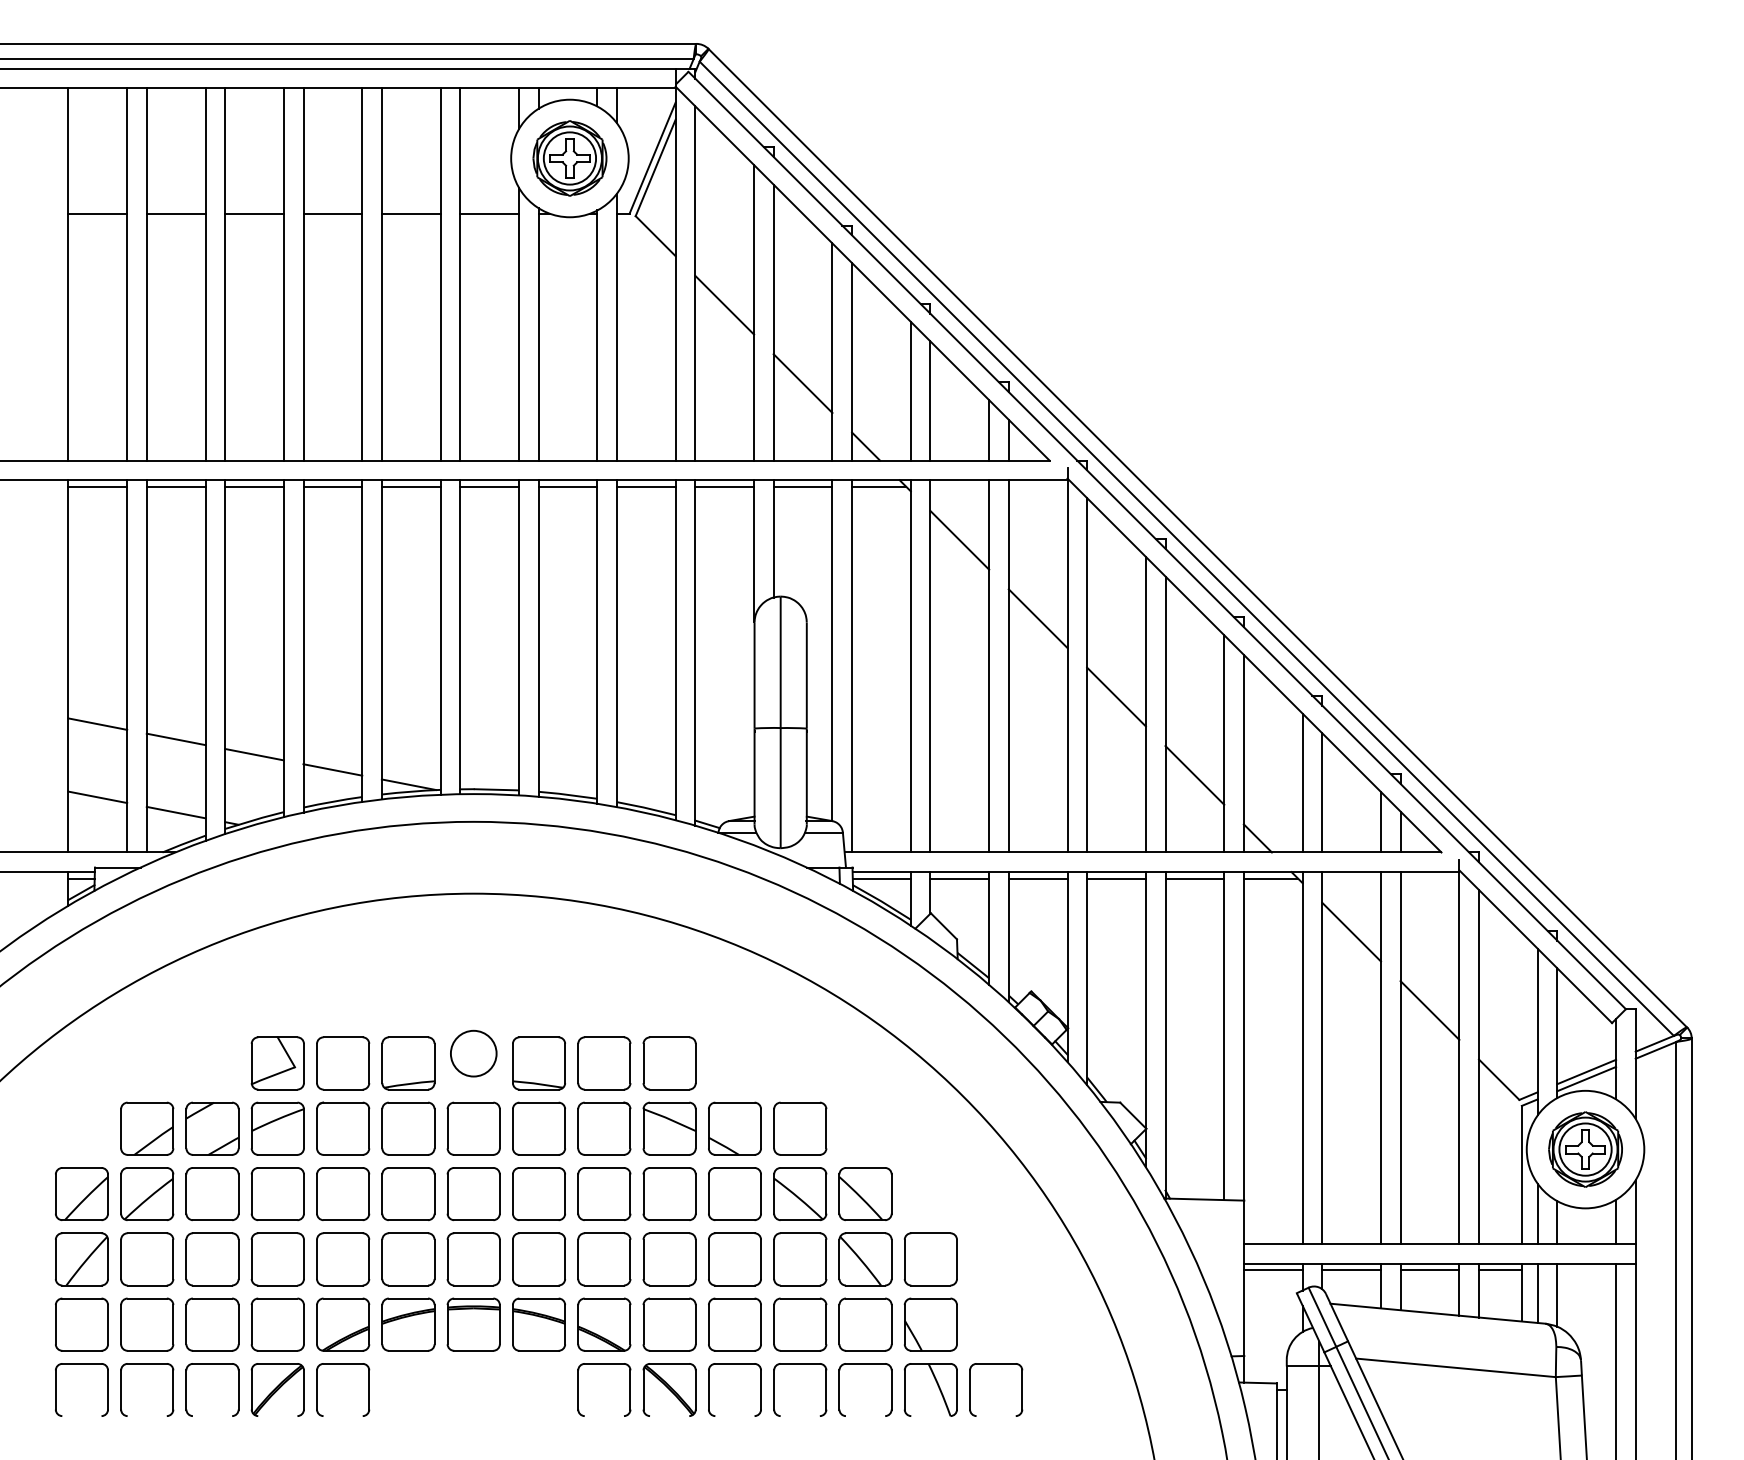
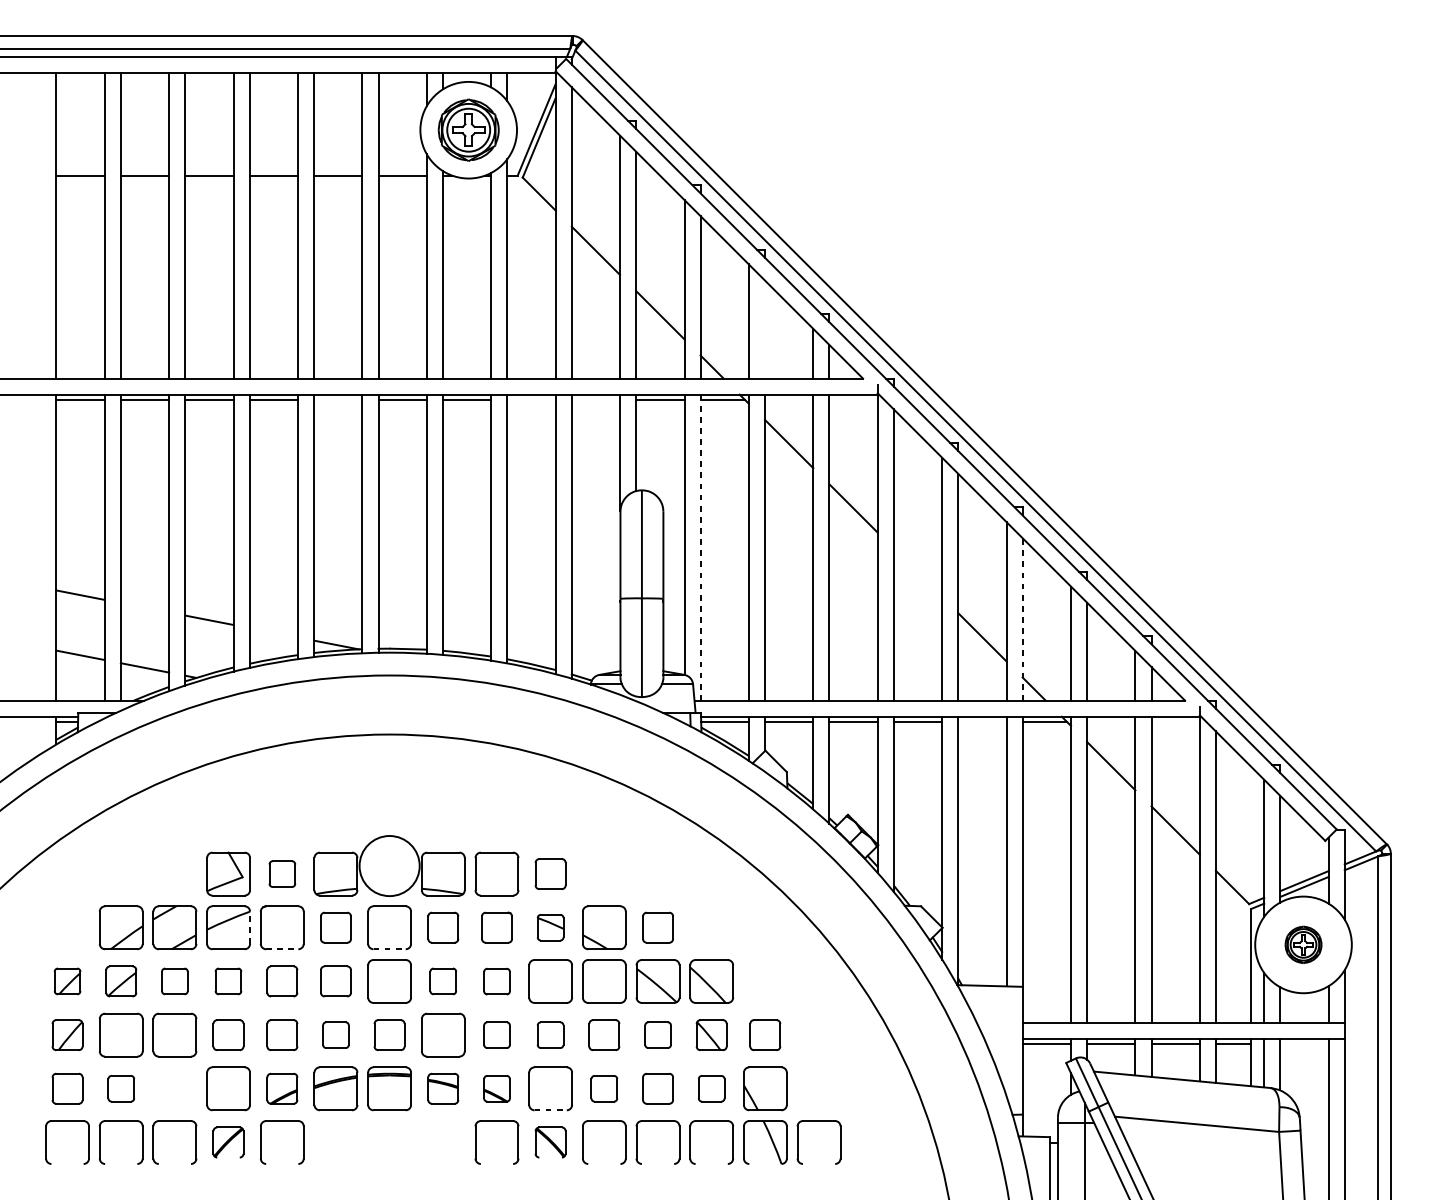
line: (930, 400) -> (765, 329), removed
line: (410, 486) -> (337, 399), removed
line: (645, 486) -> (530, 399), removed
line: (724, 486) -> (595, 399), removed
line: (852, 665) -> (700, 546), solid -> dashed
line: (1116, 696) -> (917, 572), removed
line: (175, 739) -> (144, 607), removed
line: (1243, 753) -> (1022, 619), solid -> dashed
line: (332, 769) -> (273, 632), removed
line: (1194, 878) -> (982, 722), removed
circle: (473, 1053) -> (389, 865), size x1.6
part: (343, 1063) -> (282, 874), size x0.6
part: (669, 1063) -> (550, 874), size x0.7
line: (303, 1128) -> (249, 927), solid -> dashed
part: (408, 1128) -> (336, 927), size x0.7
part: (538, 1128) -> (442, 927), size x0.7
part: (604, 1128) -> (497, 927), size x0.7
part: (669, 1128) -> (550, 927), size x0.6
part: (800, 1128) -> (658, 927), size x0.7
part: (1585, 1149) -> (1303, 944), size x0.6
line: (343, 1154) -> (282, 948), solid -> dashed
line: (473, 1154) -> (389, 948), solid -> dashed
part: (81, 1193) -> (67, 980), size x0.6
part: (147, 1193) -> (121, 980), size x0.7
part: (212, 1193) -> (174, 980), size x0.6
part: (277, 1193) -> (228, 980), size x0.6
part: (343, 1193) -> (282, 980), size x0.7
part: (408, 1193) -> (336, 980), size x0.7
part: (538, 1193) -> (442, 980), size x0.6
part: (604, 1194) -> (497, 981), size x0.6
part: (81, 1259) -> (67, 1035), size x0.7
part: (277, 1259) -> (228, 1035), size x0.7
part: (343, 1259) -> (282, 1035), size x0.7
part: (408, 1259) -> (336, 1035), size x0.6
part: (473, 1259) -> (389, 1035), size x0.7
part: (604, 1259) -> (497, 1035), size x0.6
part: (669, 1259) -> (550, 1035), size x0.6
part: (734, 1259) -> (603, 1035), size x0.7
part: (800, 1259) -> (658, 1035), size x0.6
part: (865, 1259) -> (711, 1035), size x0.7
part: (930, 1259) -> (765, 1035), size x0.7
part: (81, 1324) -> (67, 1088), size x0.7
part: (147, 1324) -> (121, 1088), size x0.6
part: (212, 1324) -> (174, 1088), removed
part: (343, 1324) -> (282, 1088), size x0.7
part: (538, 1324) -> (442, 1088), size x0.7
part: (604, 1324) -> (497, 1088), size x0.6
part: (734, 1324) -> (603, 1088), size x0.6
part: (800, 1324) -> (658, 1088), size x0.7
part: (865, 1324) -> (711, 1088), size x0.6
line: (669, 1350) -> (550, 1110), solid -> dashed
part: (277, 1389) -> (228, 1142), size x0.7
part: (669, 1389) -> (550, 1142), size x0.7

